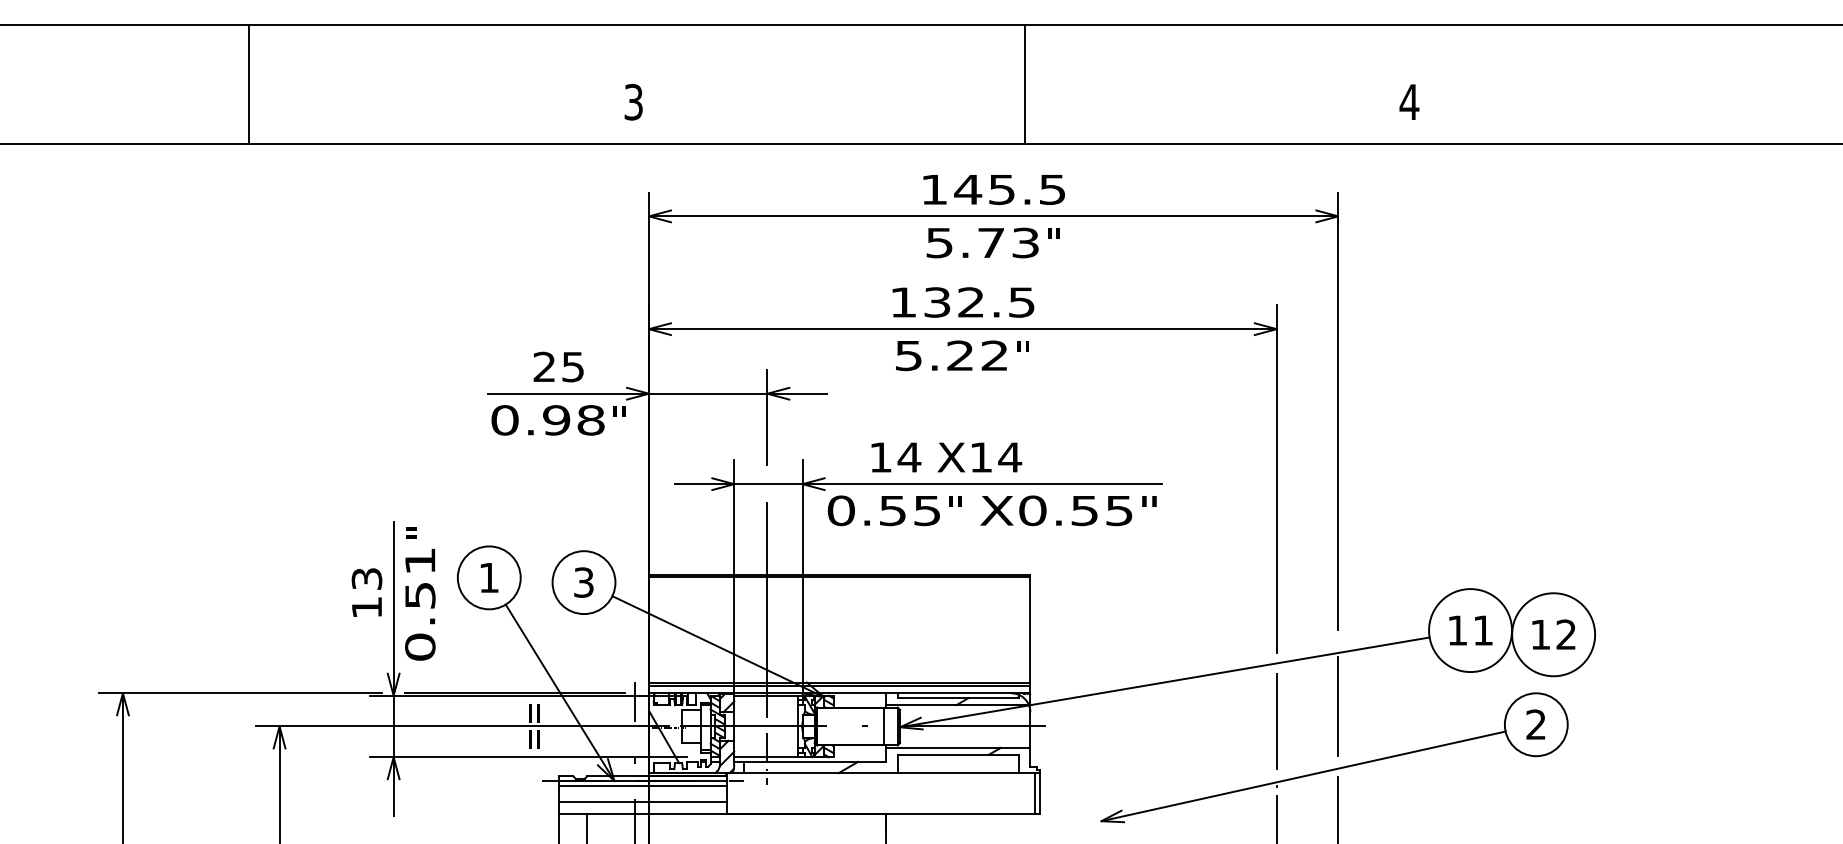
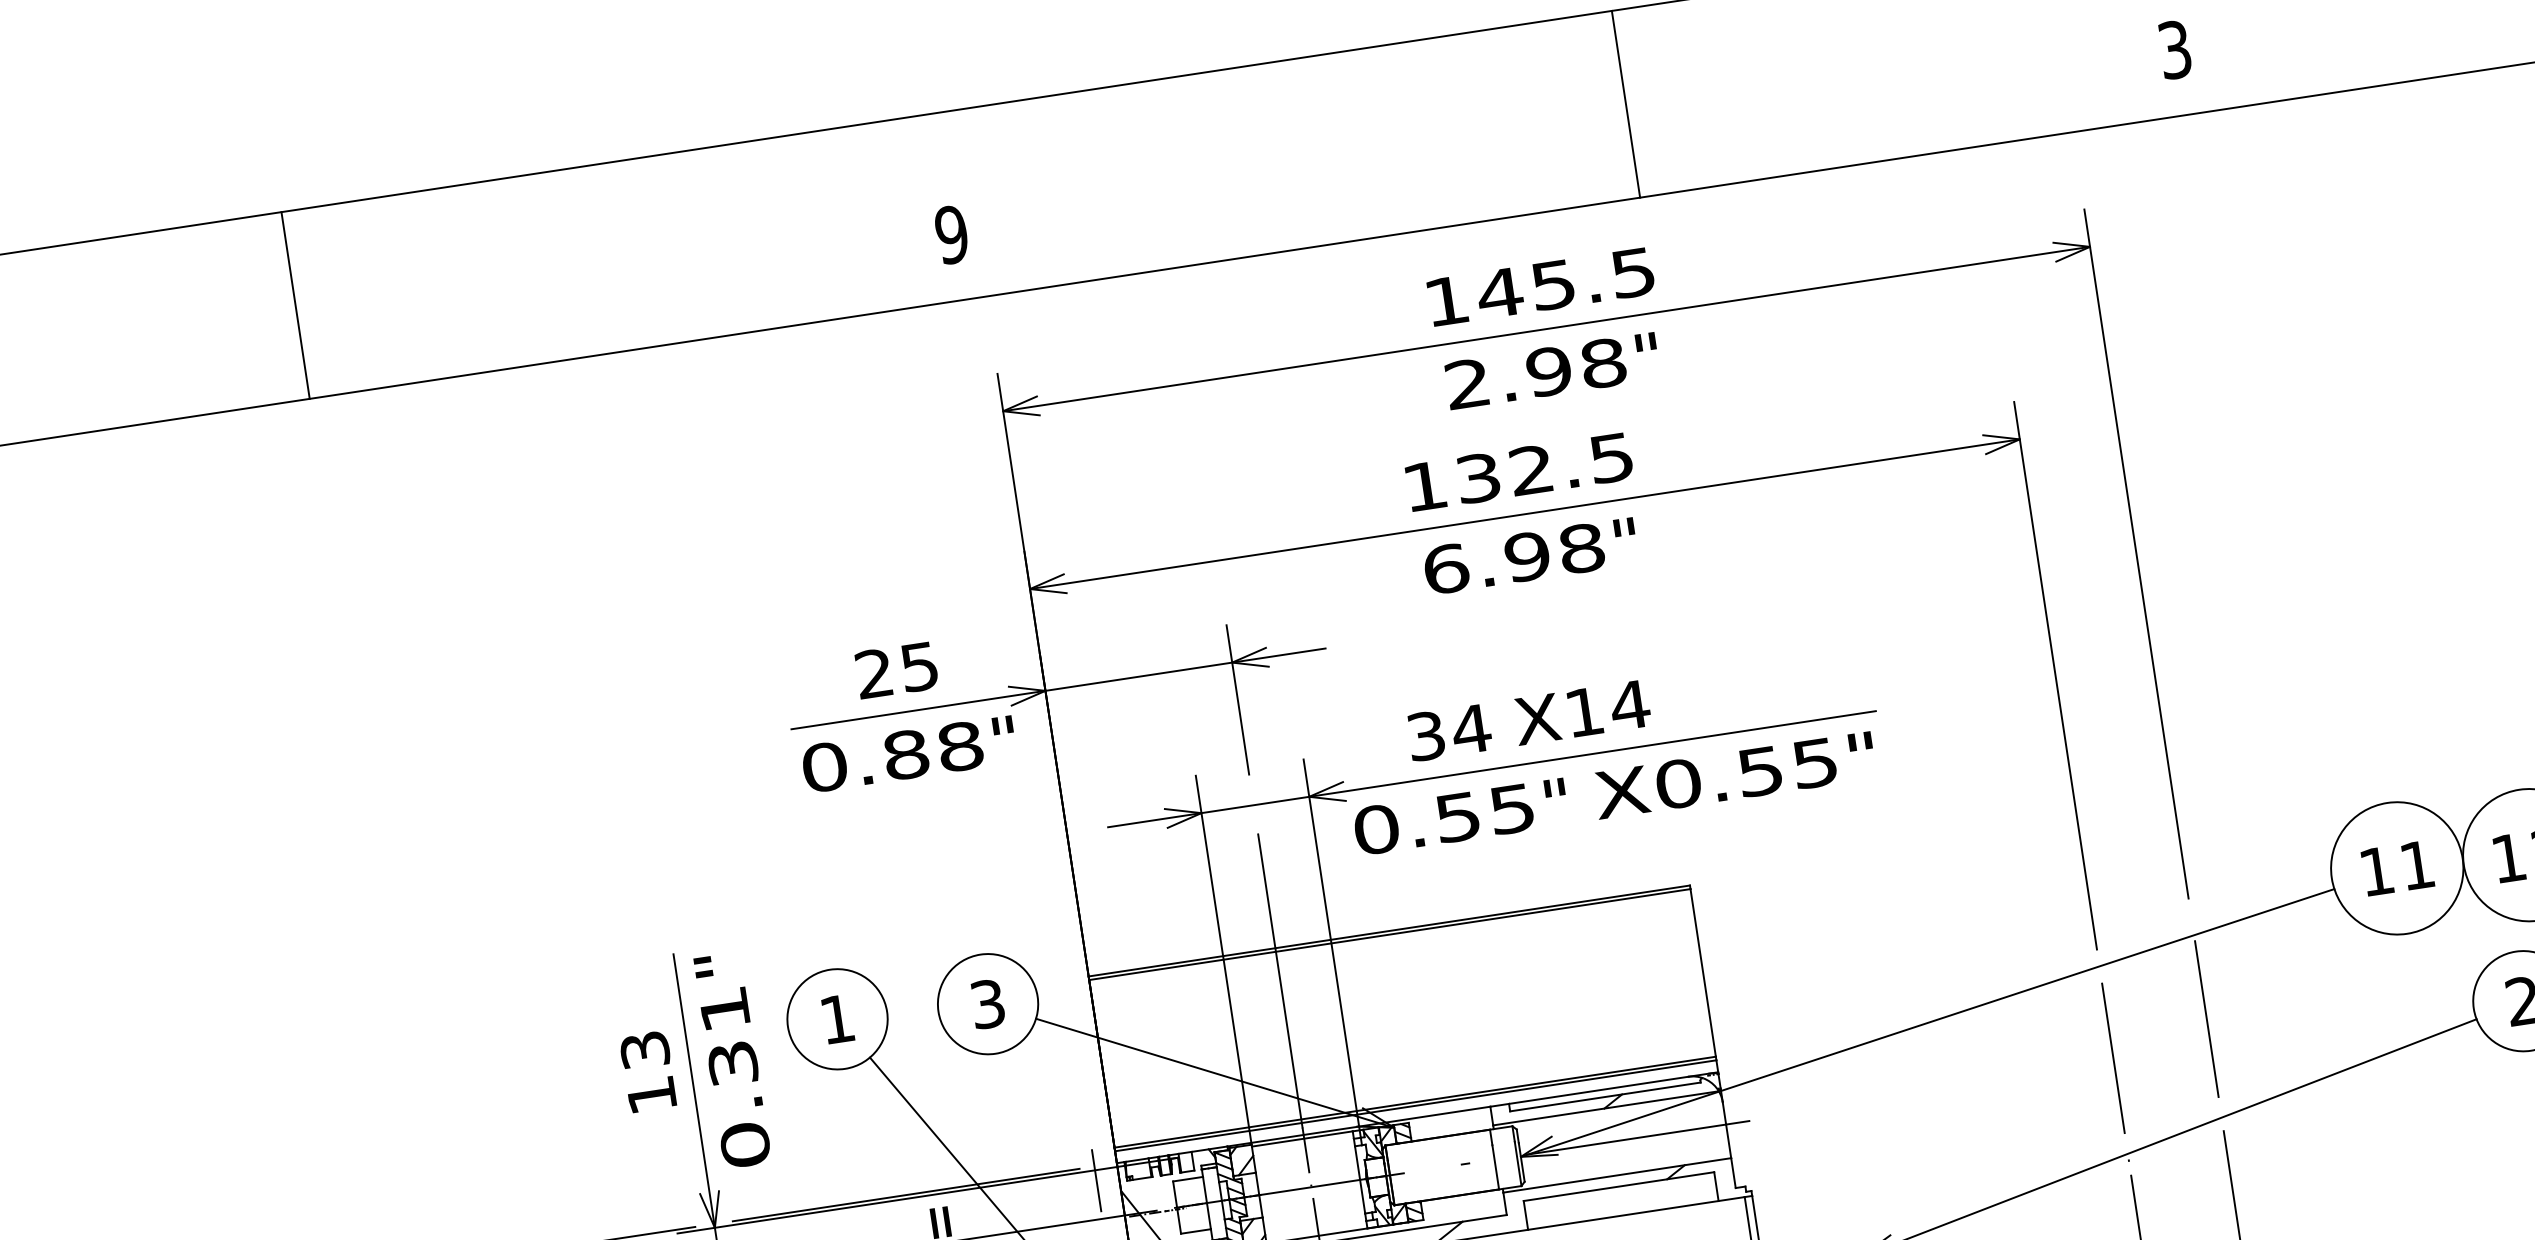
line: (249, 84) -> (296, 305), moved
line: (1024, 84) -> (1625, 104), moved
text: (1409, 101) -> (2174, 48), 4 -> 3
text: (633, 102) -> (951, 235), 3 -> 9
text: (982, 242) -> (1535, 372), 5.73 -> 2.98
text: (951, 355) -> (1513, 558), 5.22 -> 6.98
text: (556, 420) -> (906, 755), 0.98 -> 0.88
text: (880, 457) -> (1425, 736), 14 -> 34
text: (419, 594) -> (731, 1062), 0.51 -> 0.31

